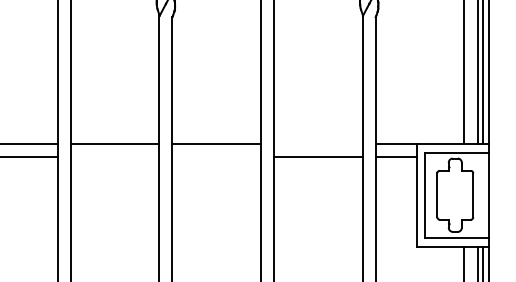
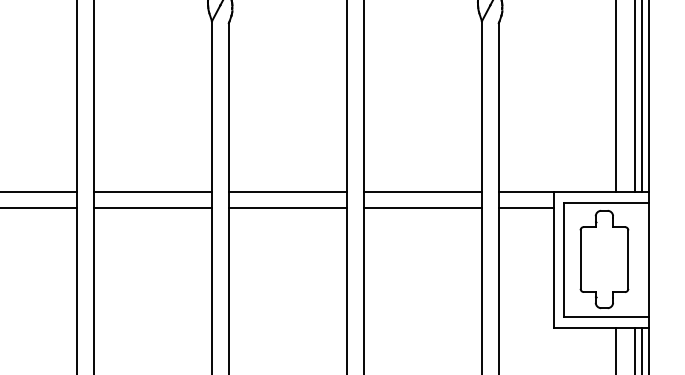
line: (318, 144) -> (422, 192), added
line: (114, 156) -> (152, 208), added
line: (216, 156) -> (287, 208), added

